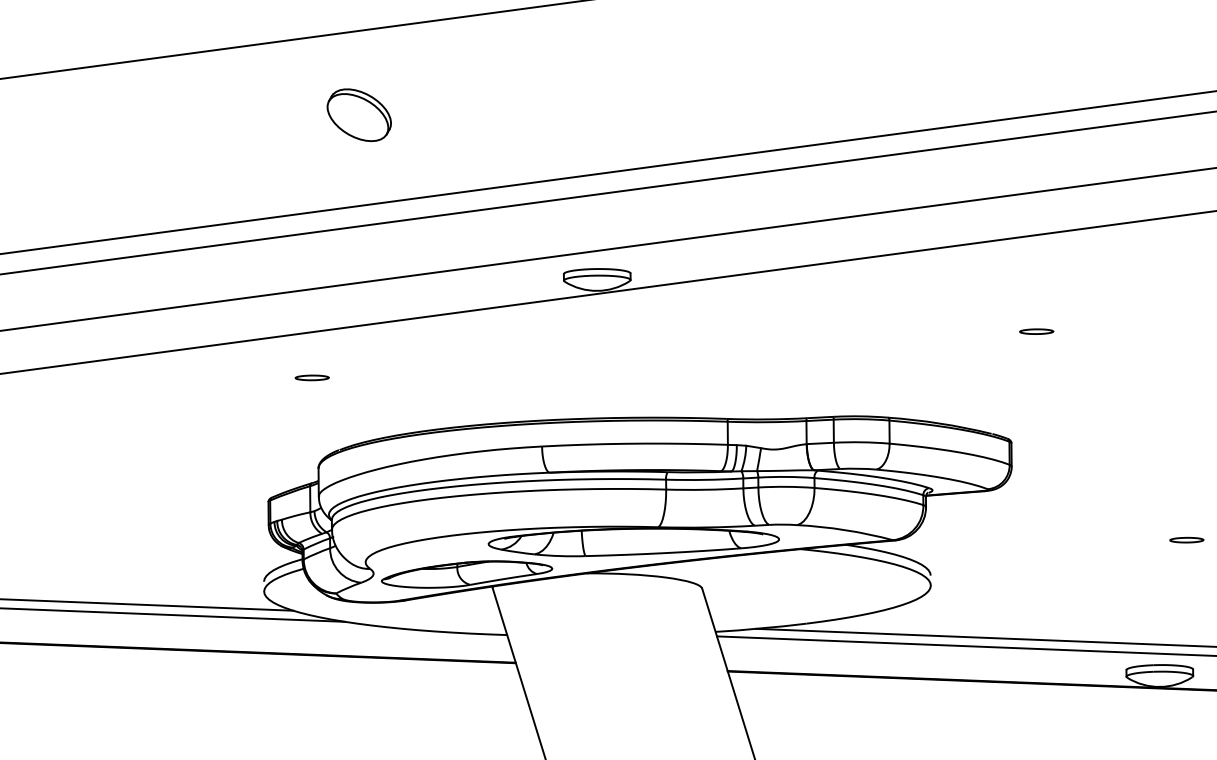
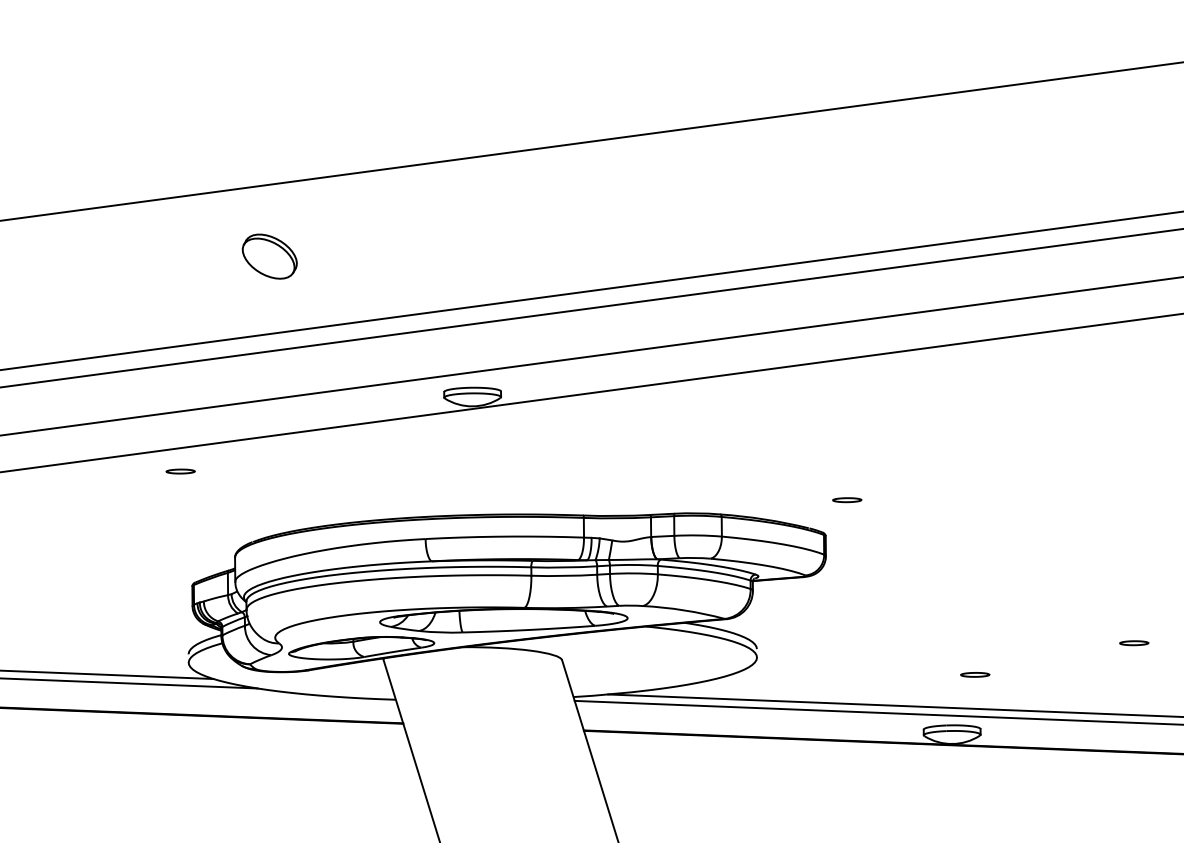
part: (1036, 332) -> (847, 500), moved
part: (312, 377) -> (180, 471), moved
part: (1187, 539) -> (975, 674), moved

